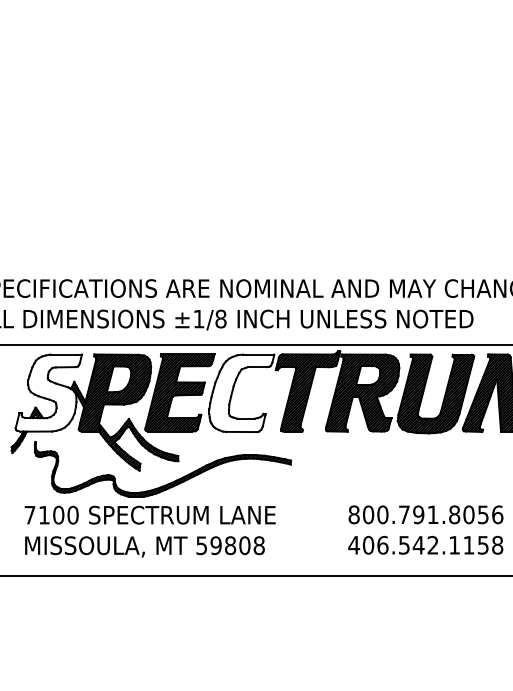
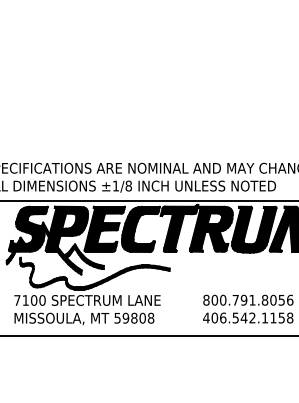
hatch: (49, 391) -> (28, 228), added
hatch: (241, 391) -> (140, 228), added

